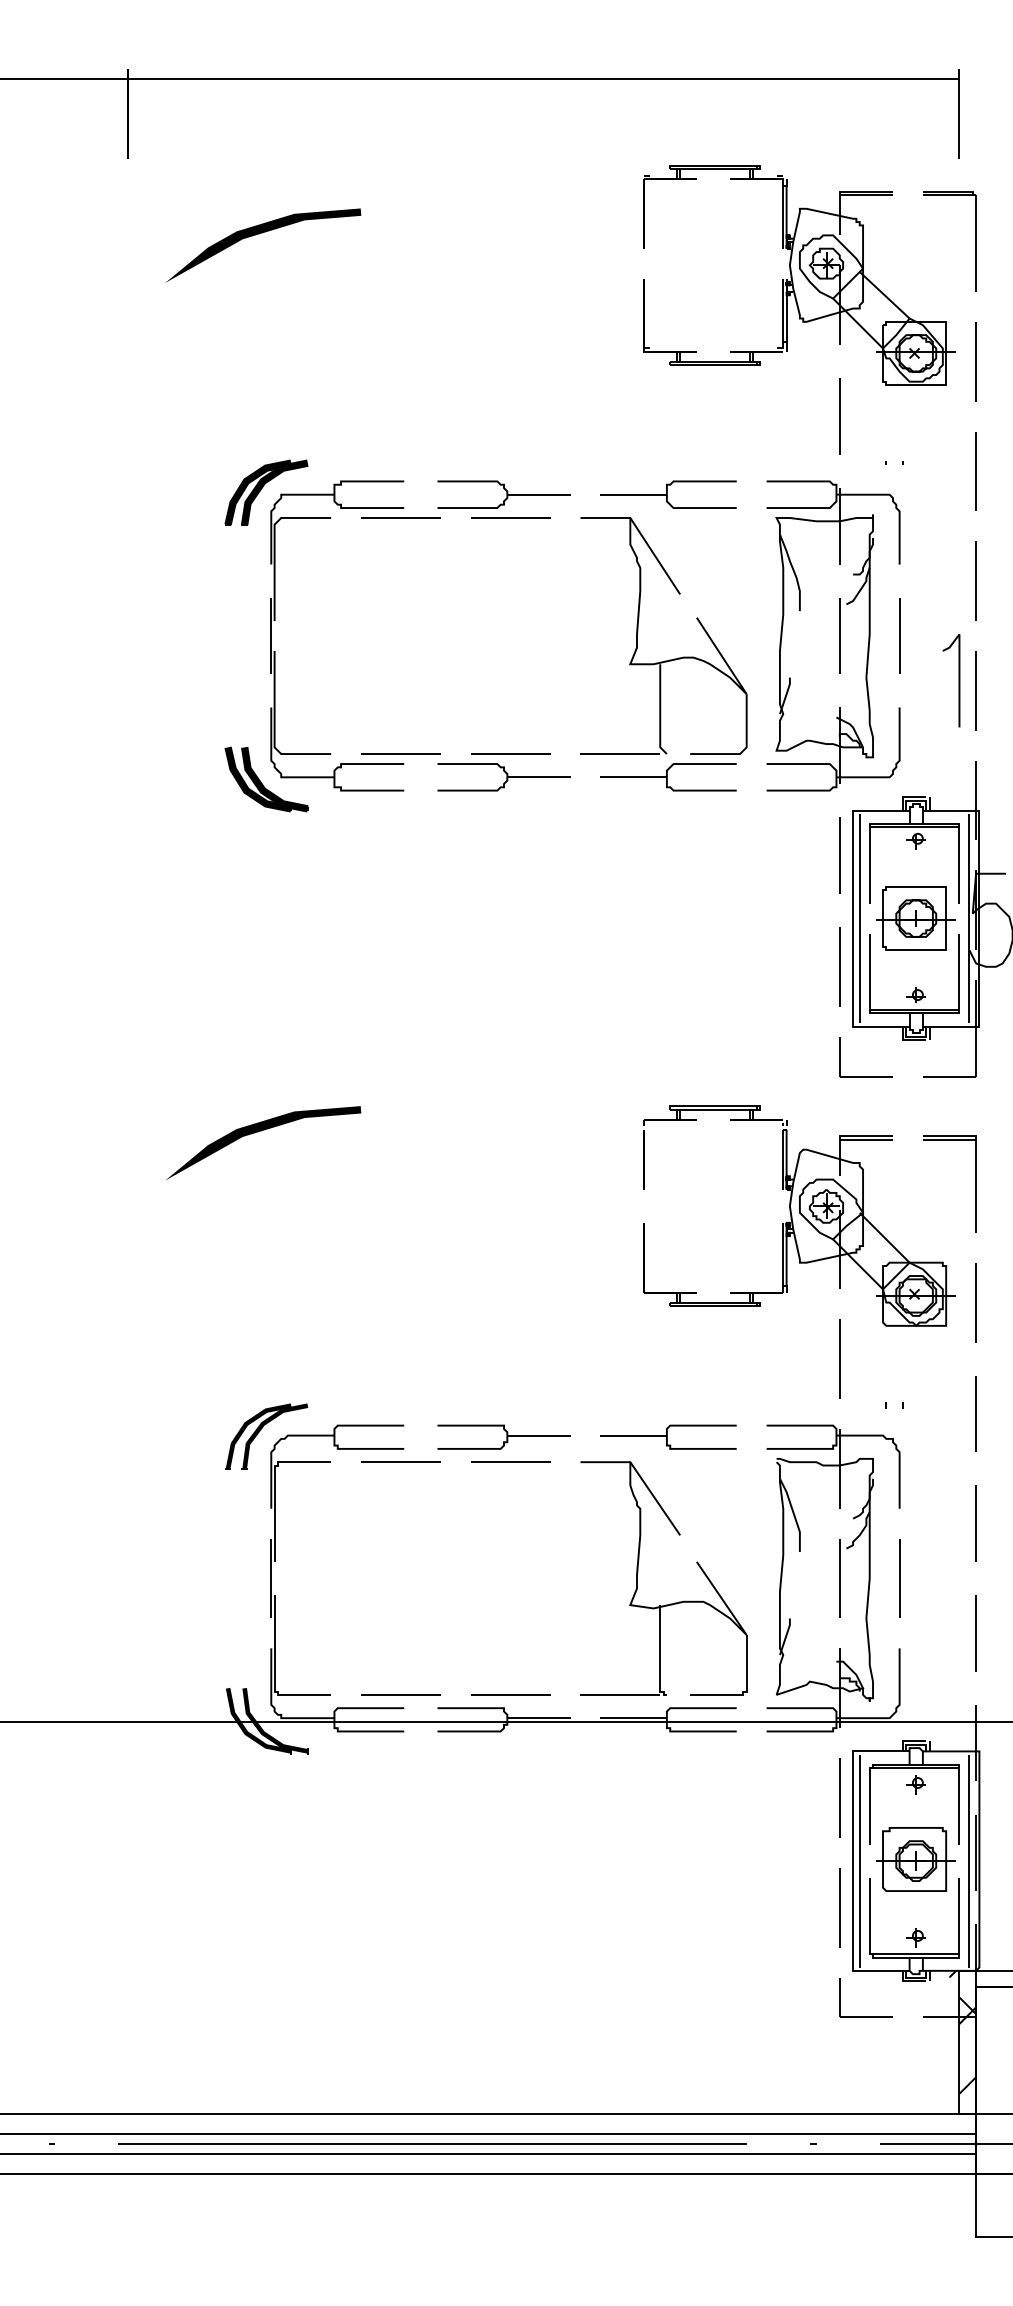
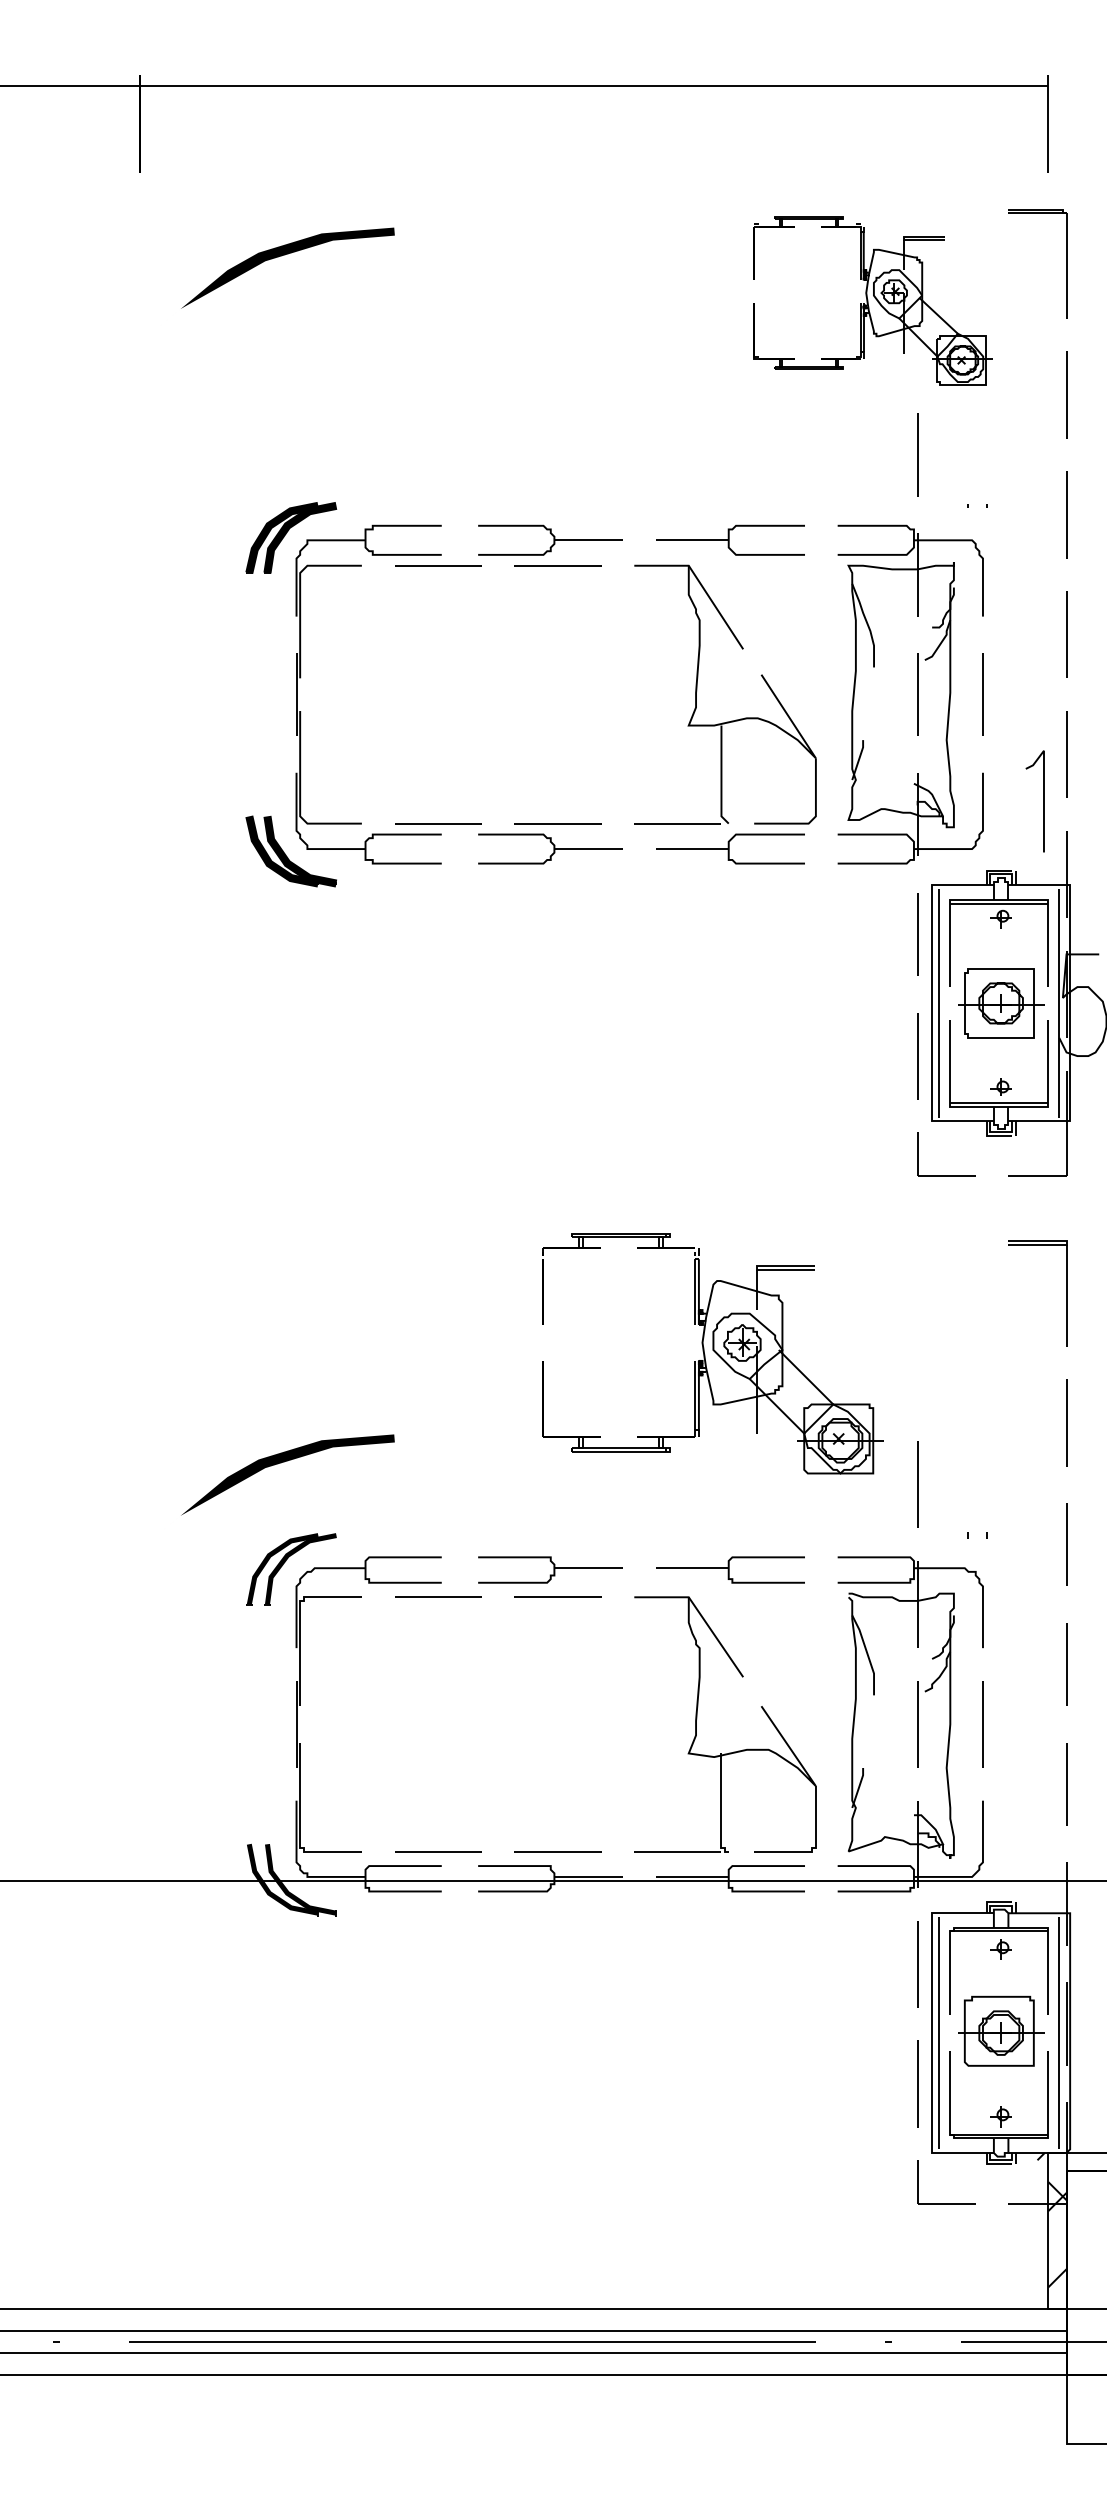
part: (799, 275) -> (873, 300), size x0.7
line: (958, 680) -> (1042, 801), moved
curve: (258, 1132) -> (282, 1463), moved
part: (799, 1215) -> (713, 1352), moved

